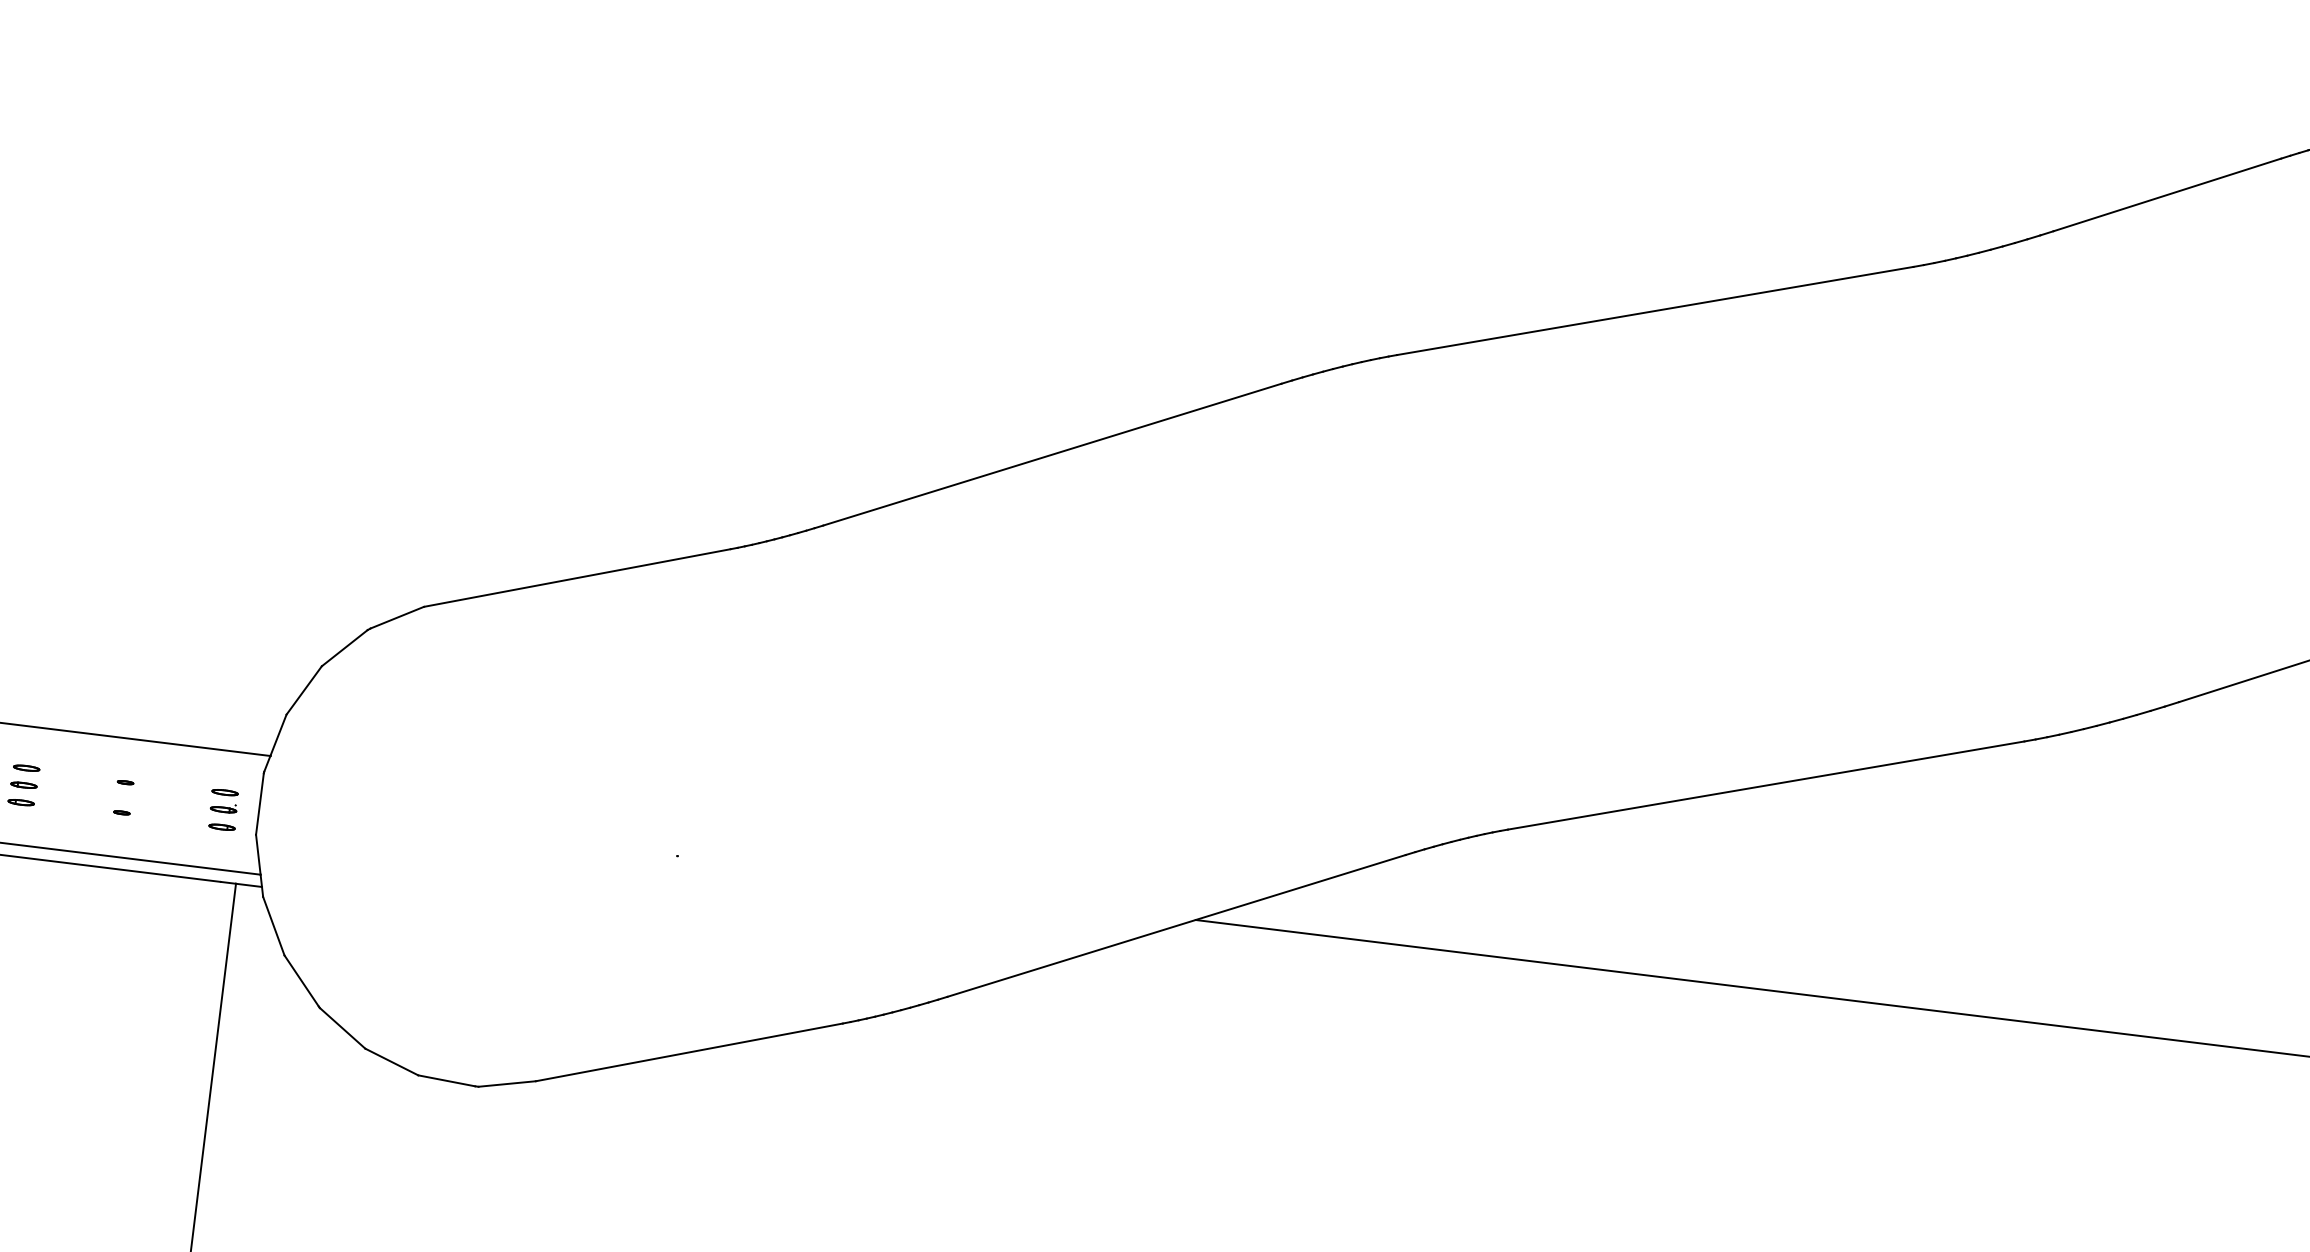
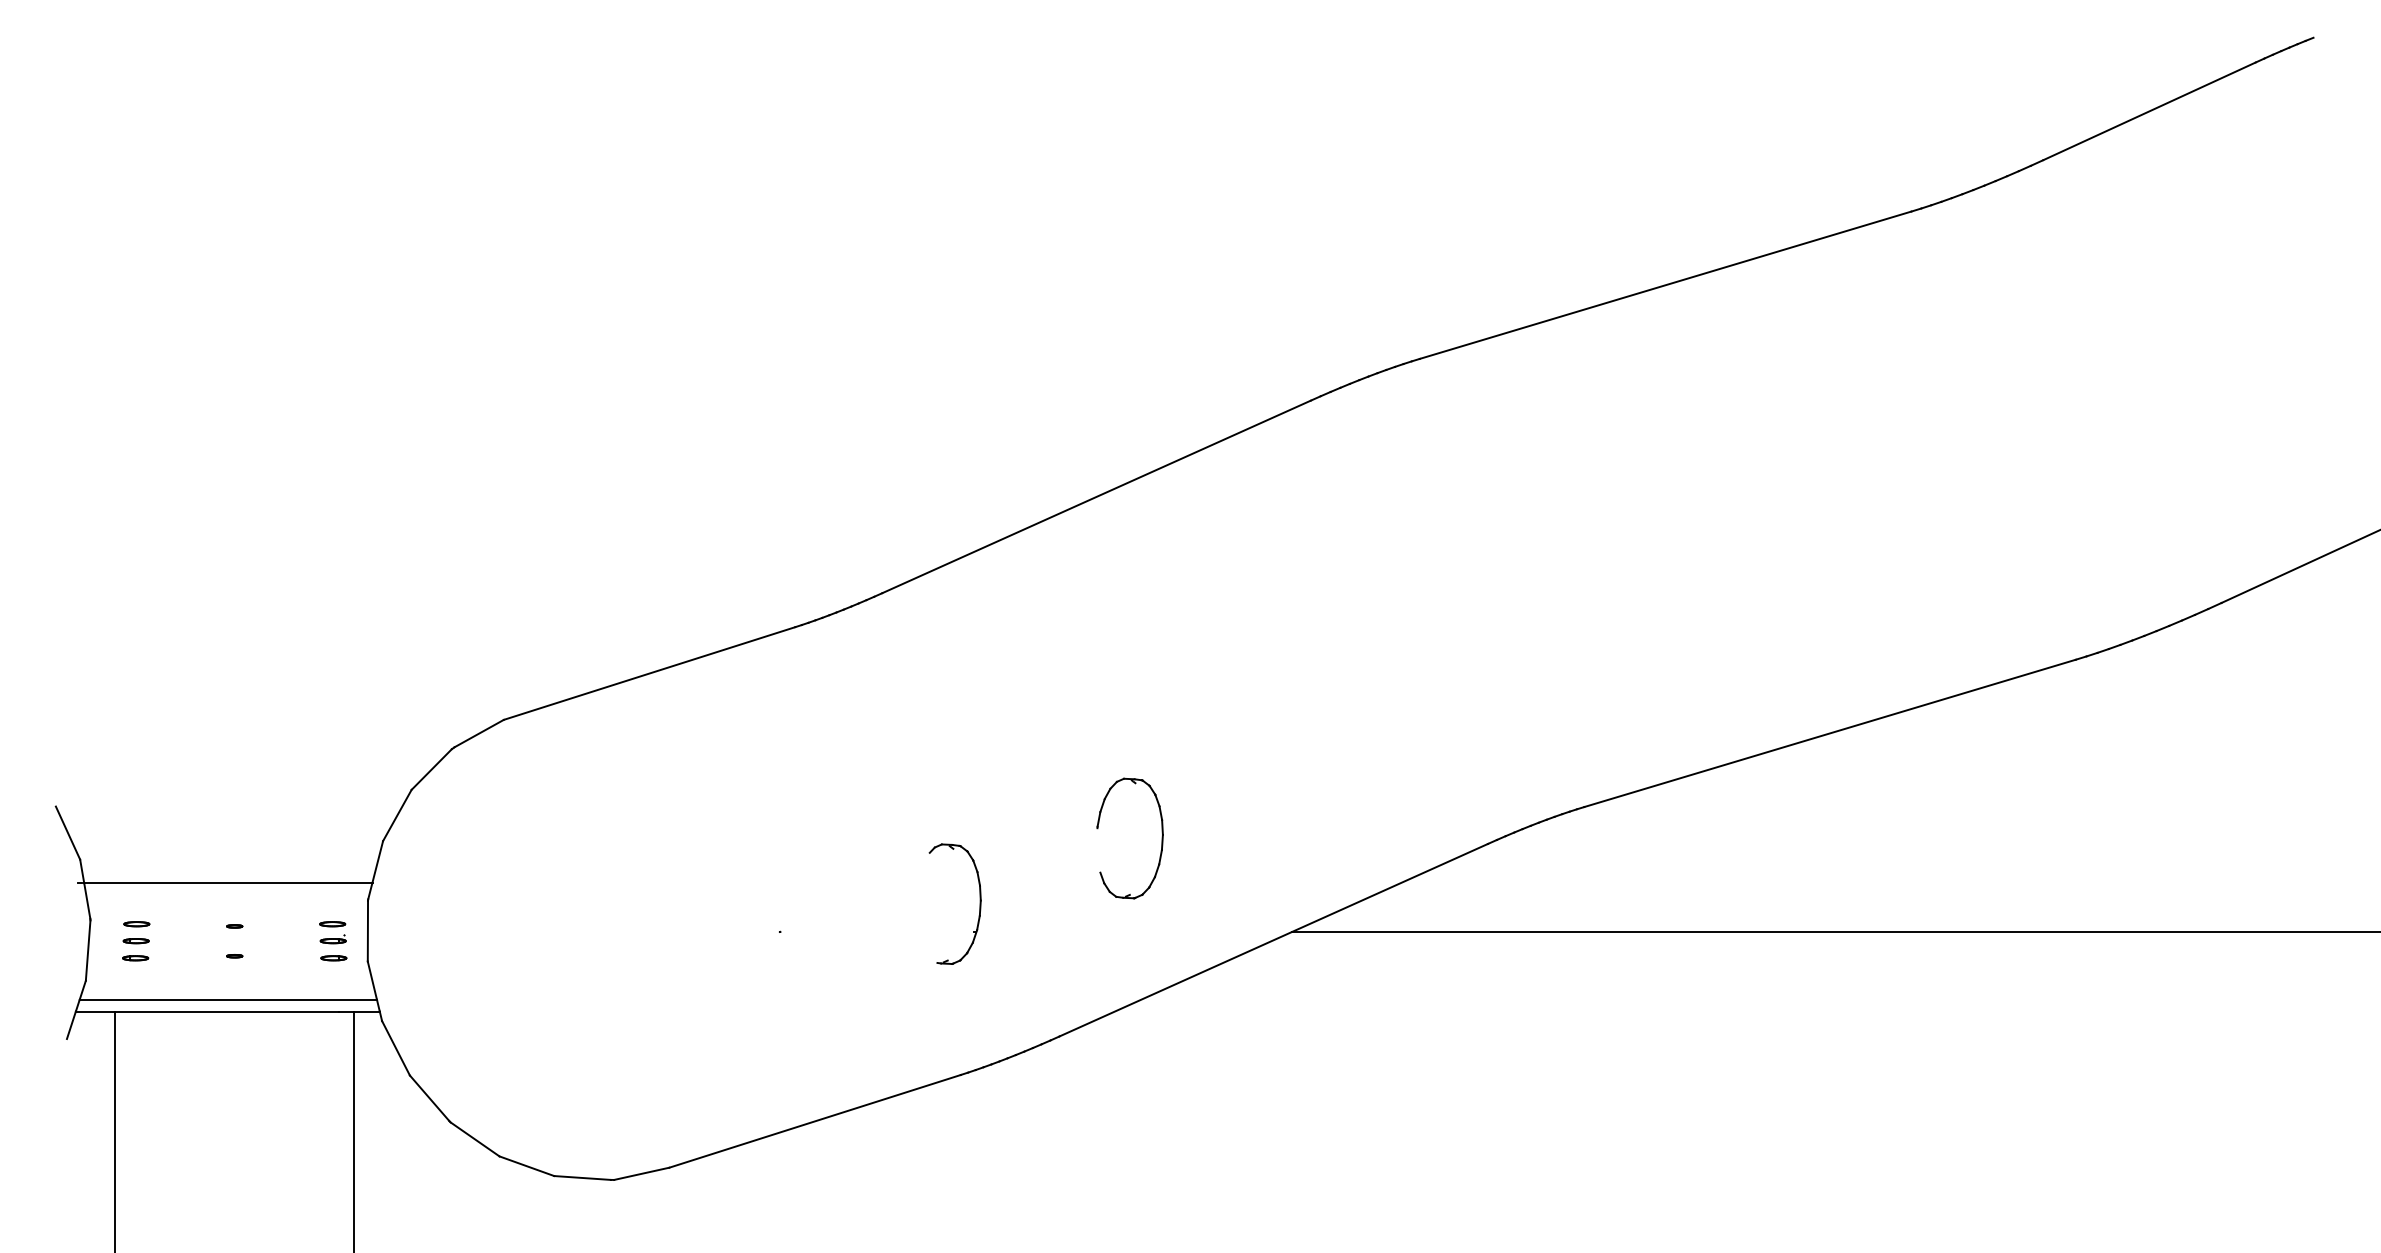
part: (1075, 808) -> (1161, 838), added
part: (883, 852) -> (979, 903), added

